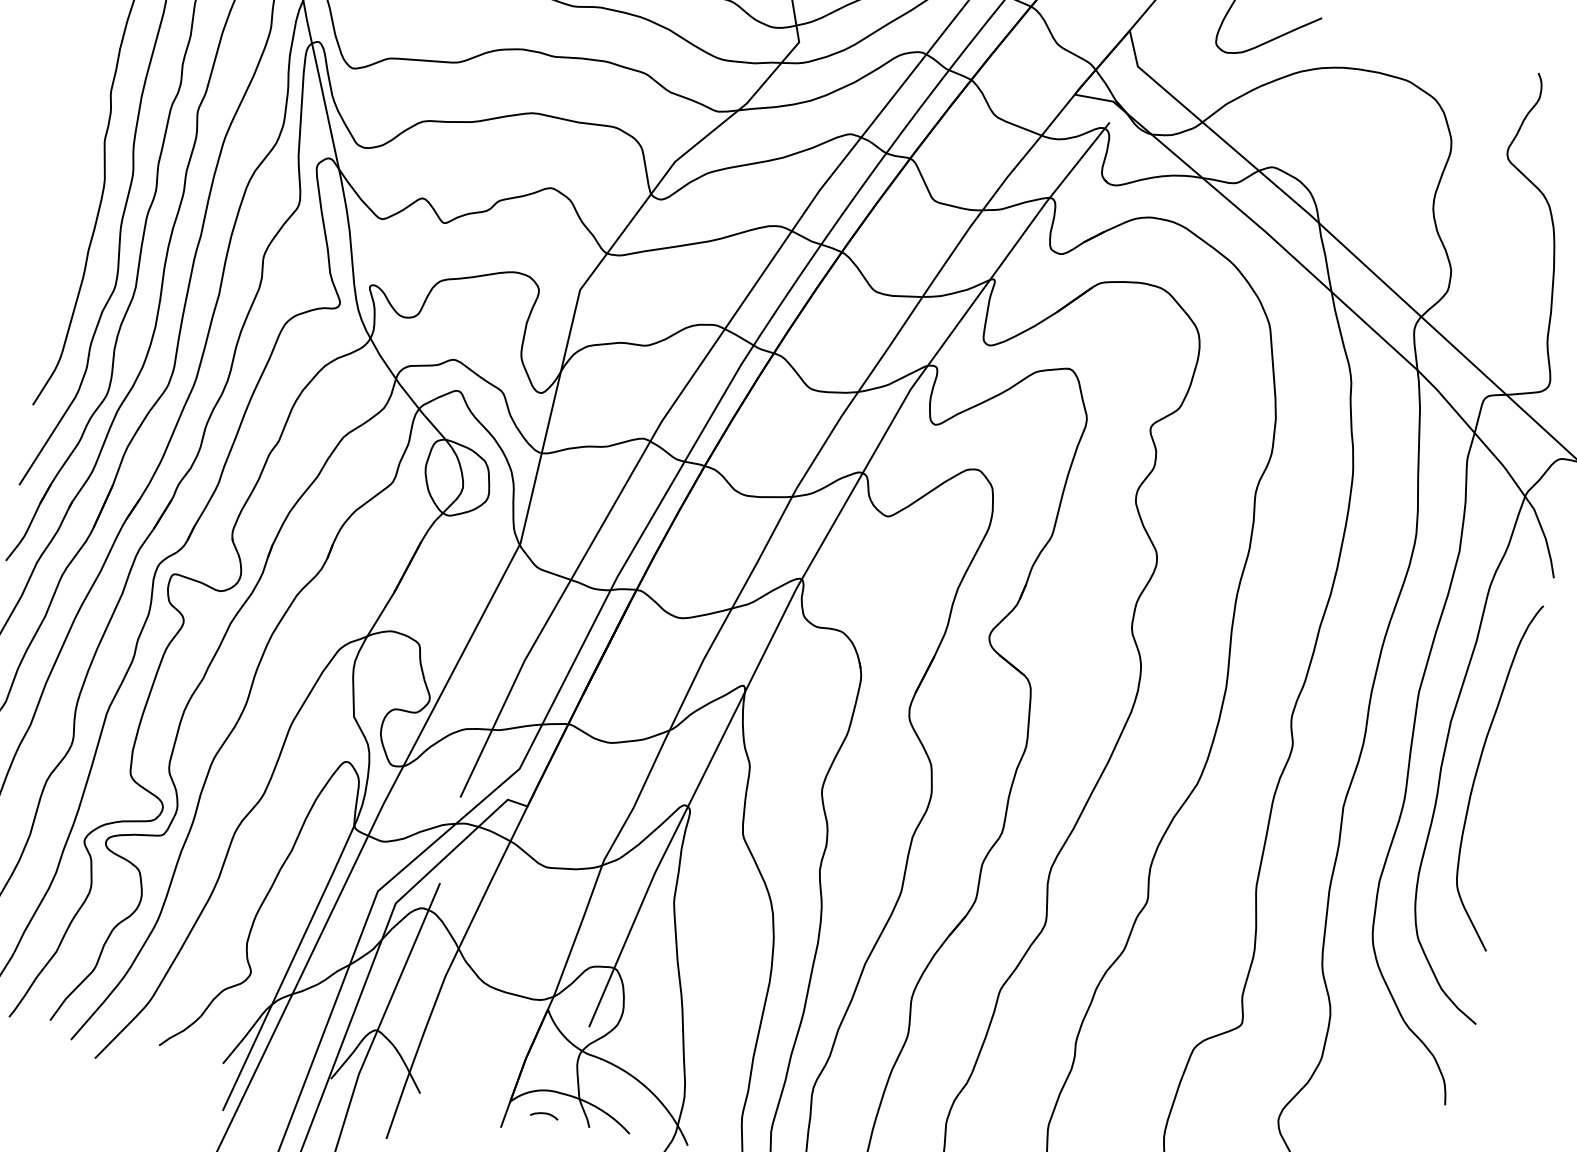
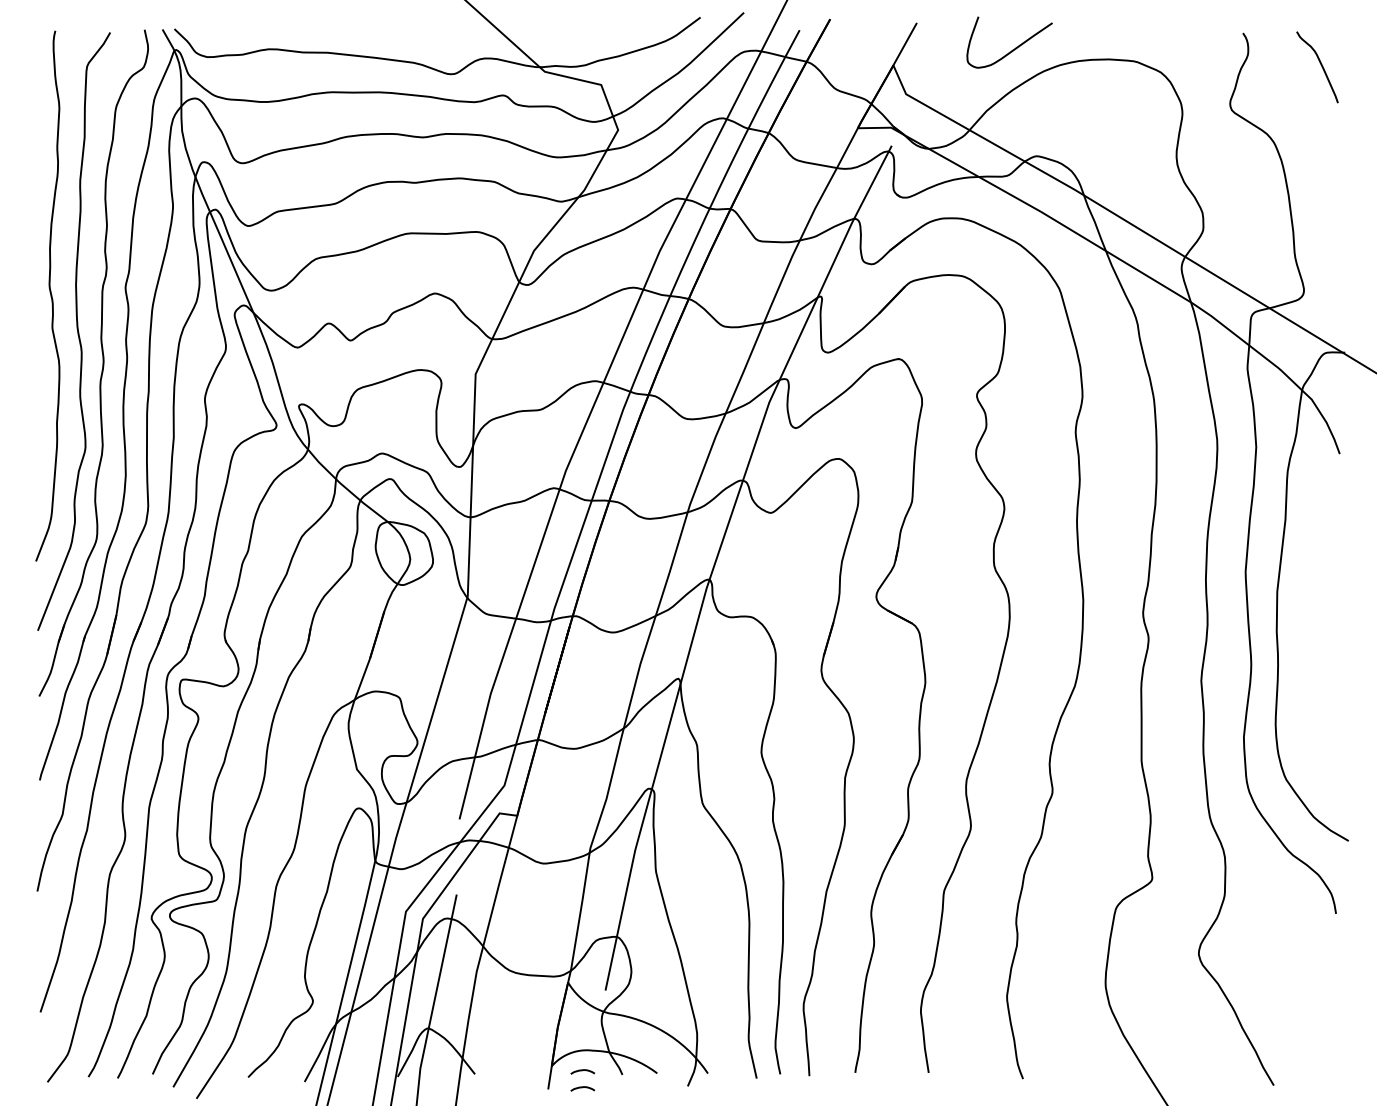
curve: (1478, 771) -> (1308, 628), removed
curve: (540, 1134) -> (582, 1088), added

